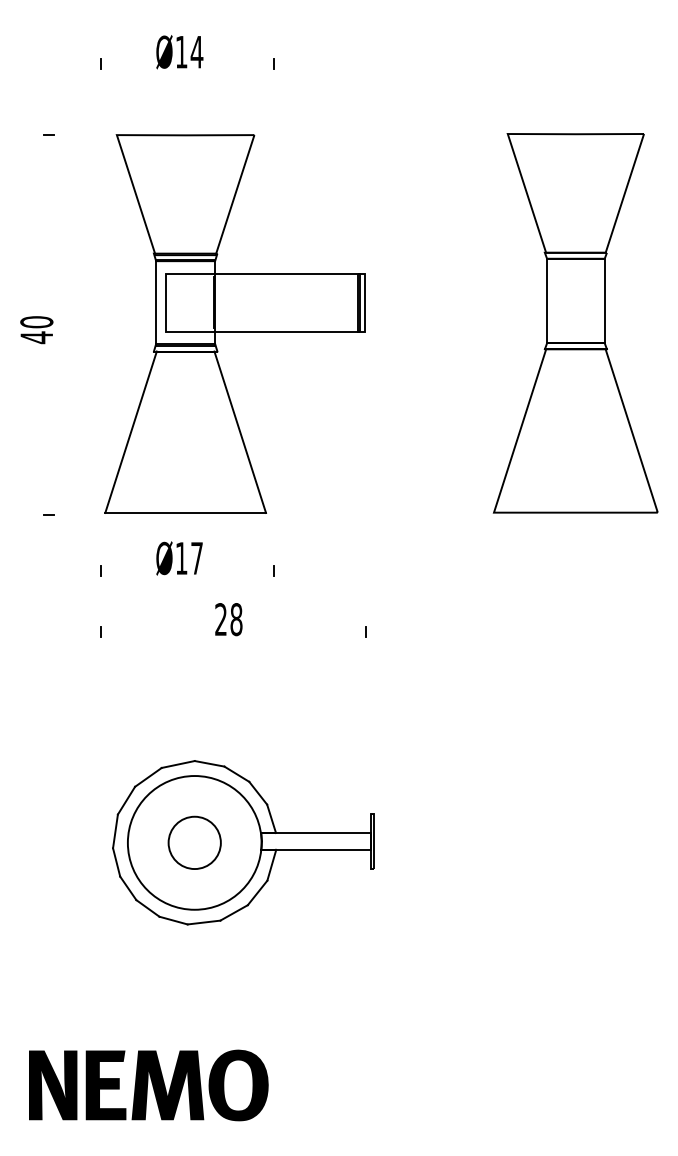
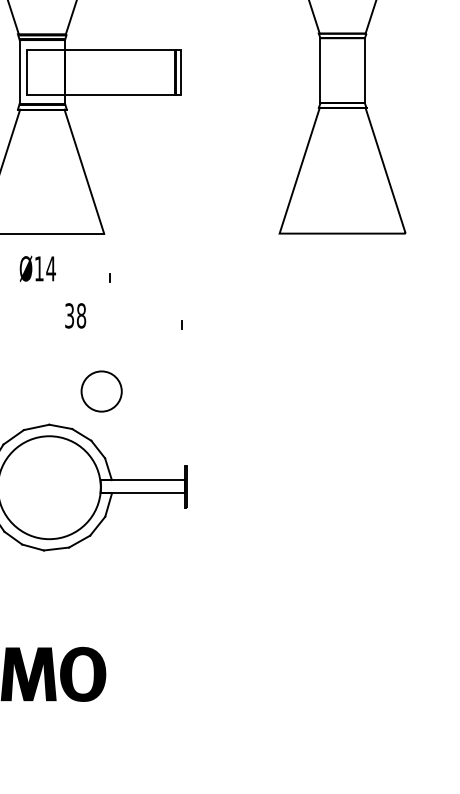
text: (196, 558) -> (50, 268), Ø17 -> Ø14
text: (220, 619) -> (69, 315), 28 -> 38
circle: (194, 842) -> (101, 391), moved

